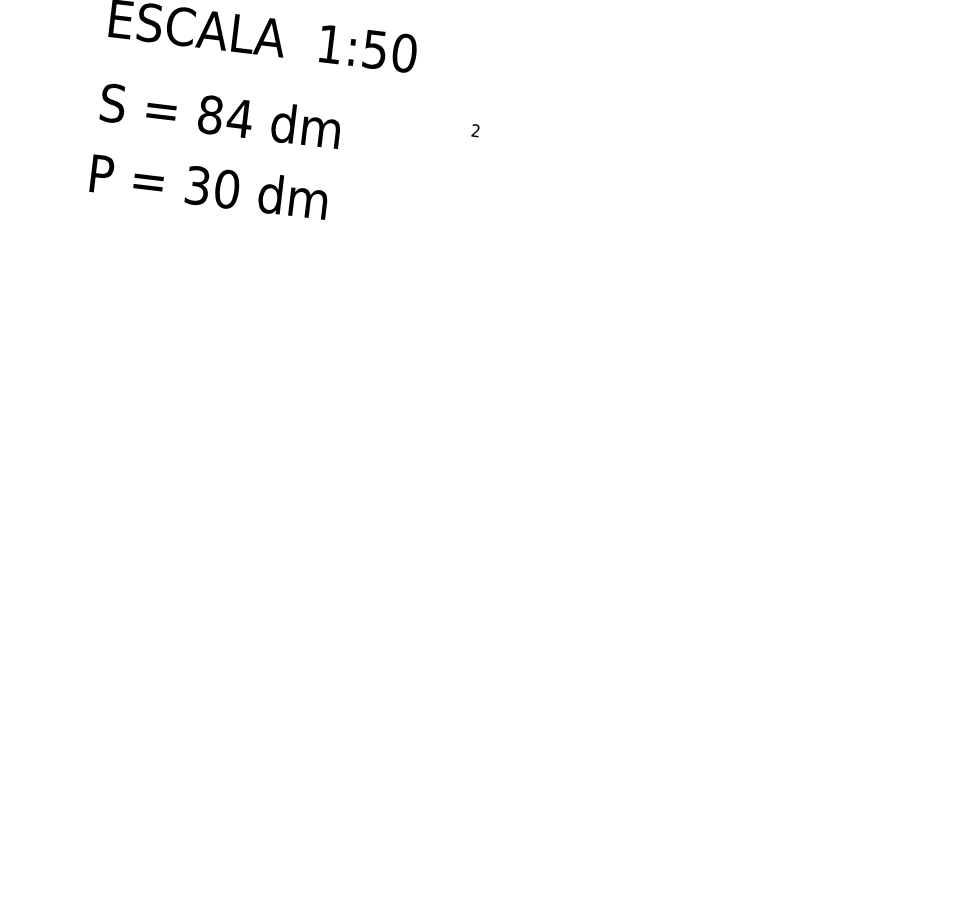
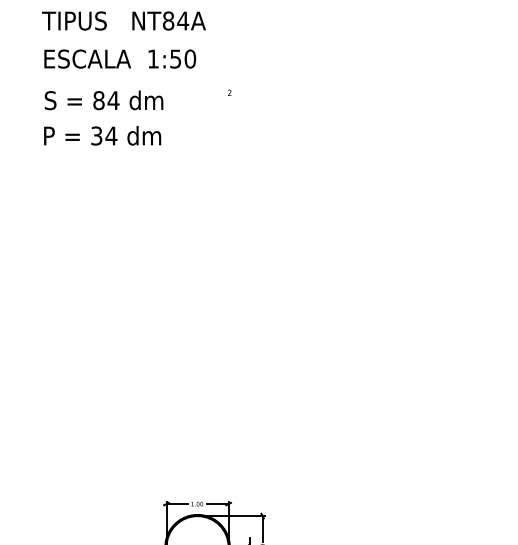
text: (227, 188) -> (111, 135), 30 -> 34

